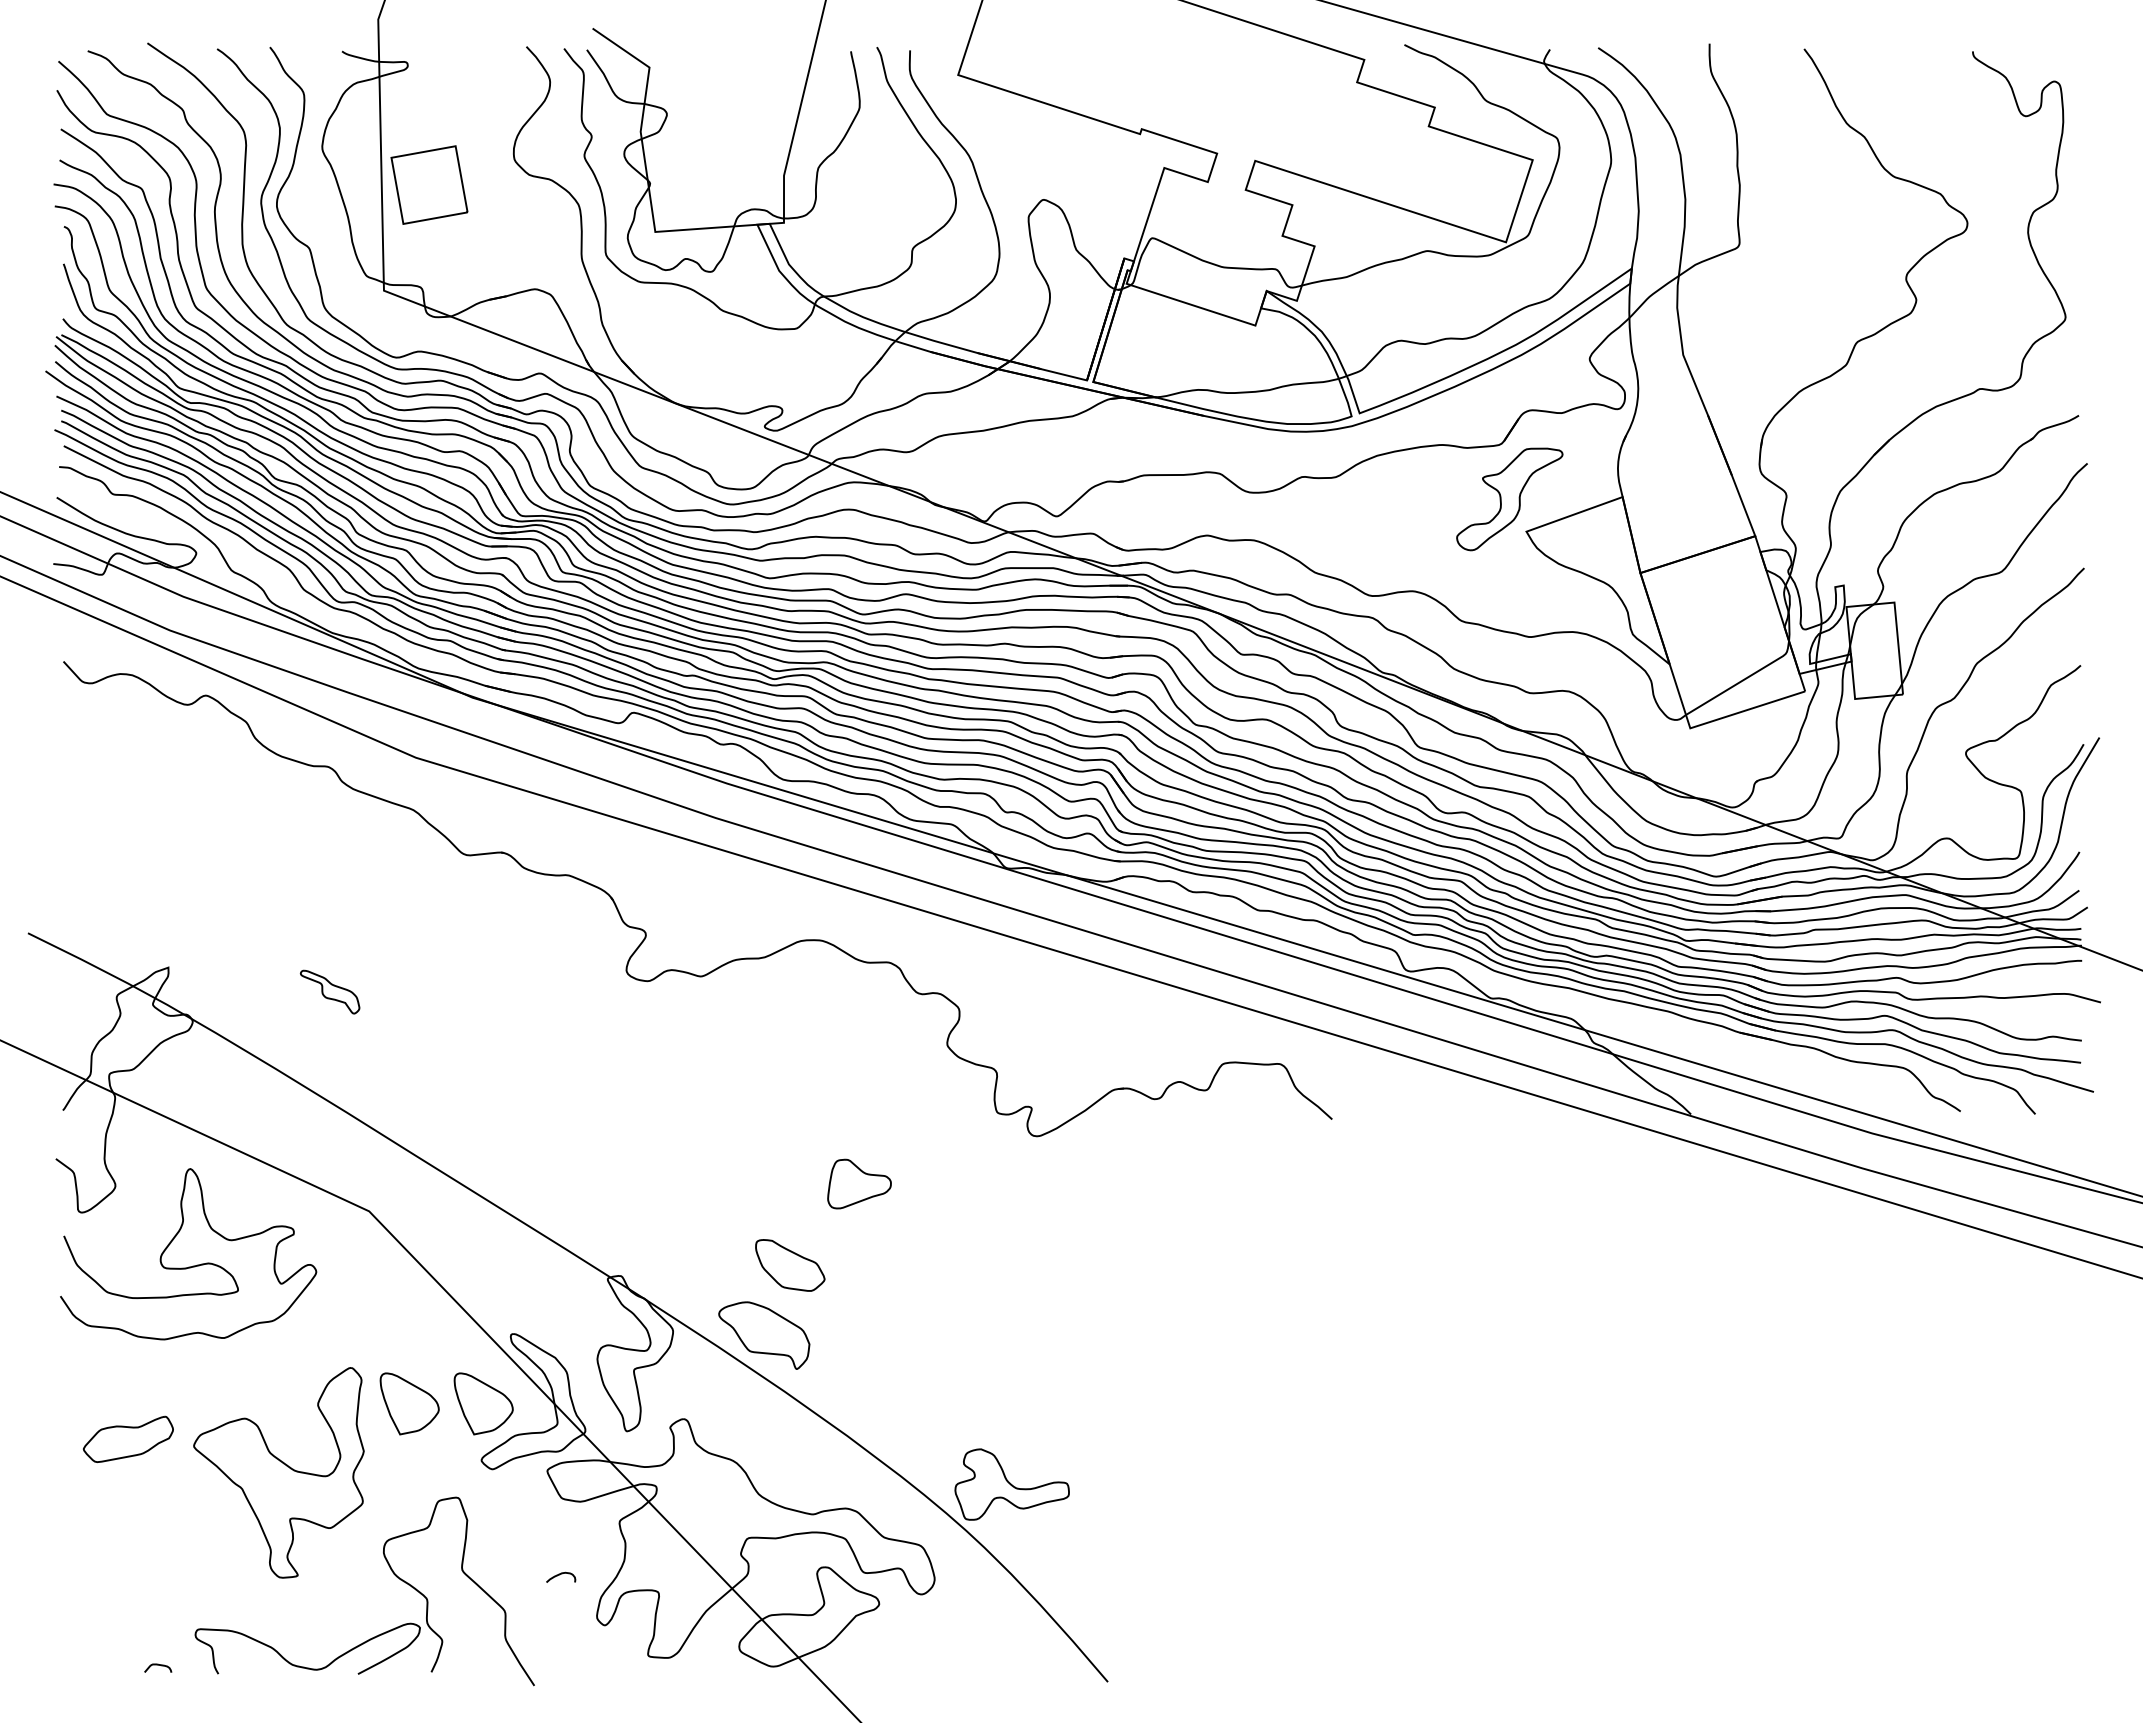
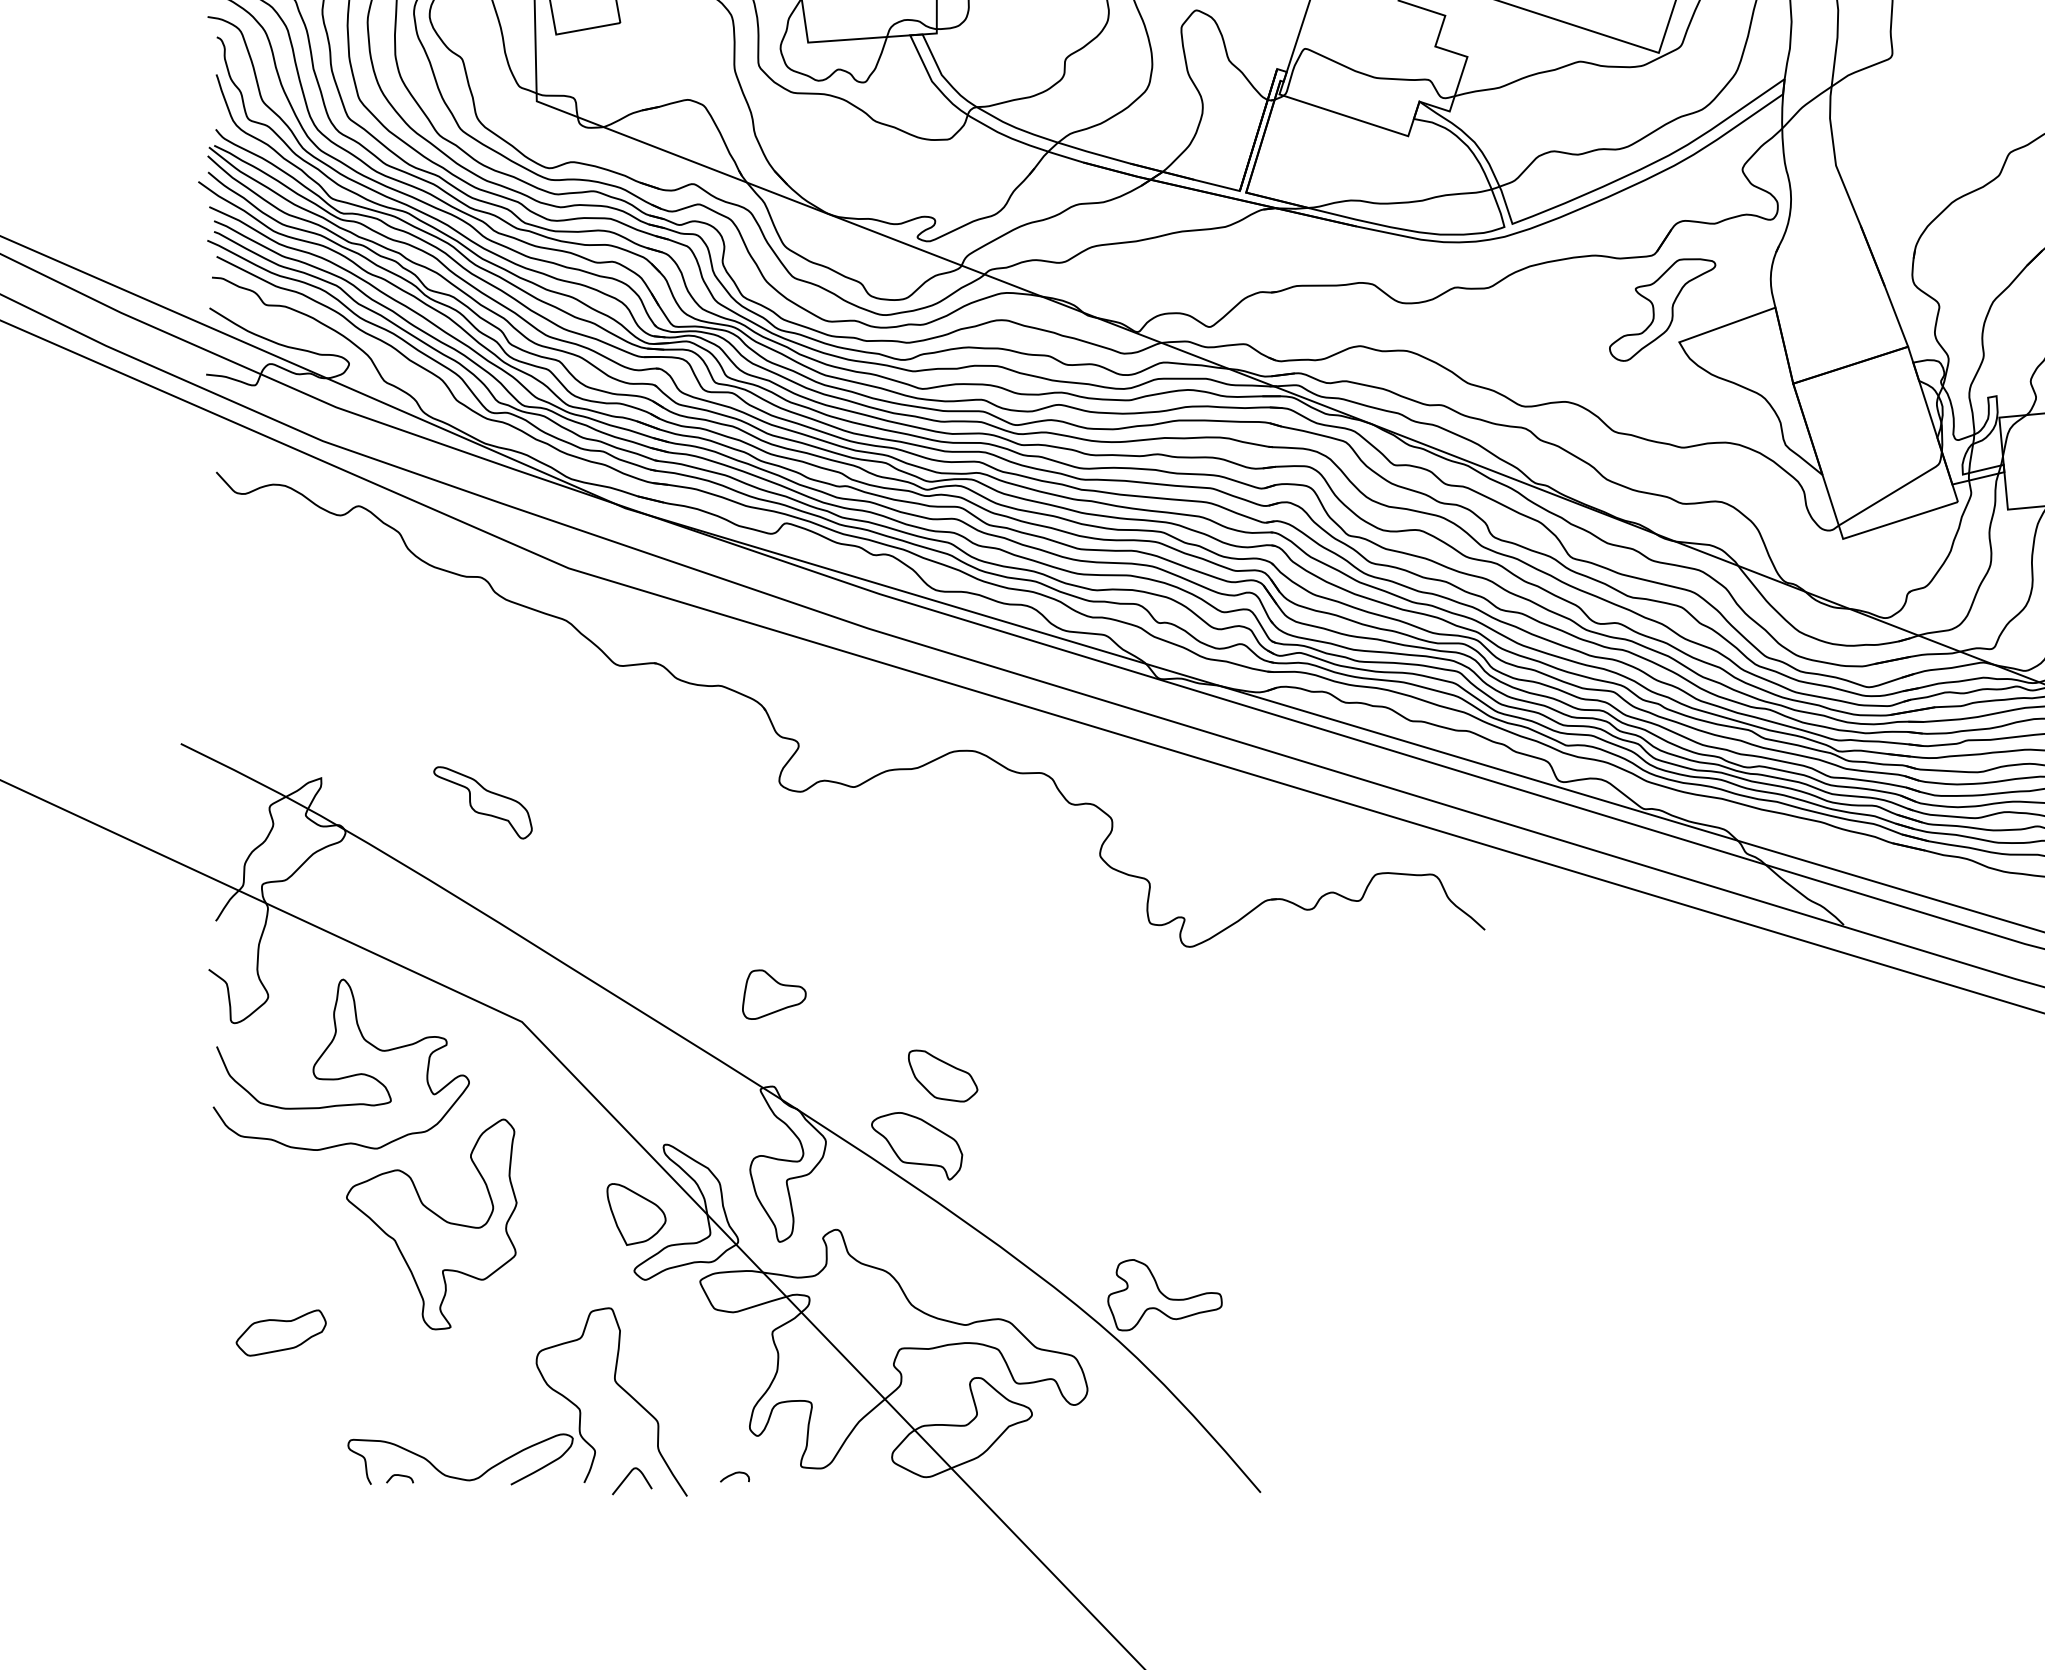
part: (329, 991) -> (482, 802), size x1.67
part: (859, 1183) -> (774, 994), moved
part: (409, 1403) -> (562, 1214), removed
part: (127, 1438) -> (280, 1332), moved
part: (278, 1472) -> (431, 1224), moved
curve: (561, 1574) -> (735, 1474), moved
curve: (158, 1665) -> (400, 1476), moved
curve: (474, 1667) -> (627, 1478), added

